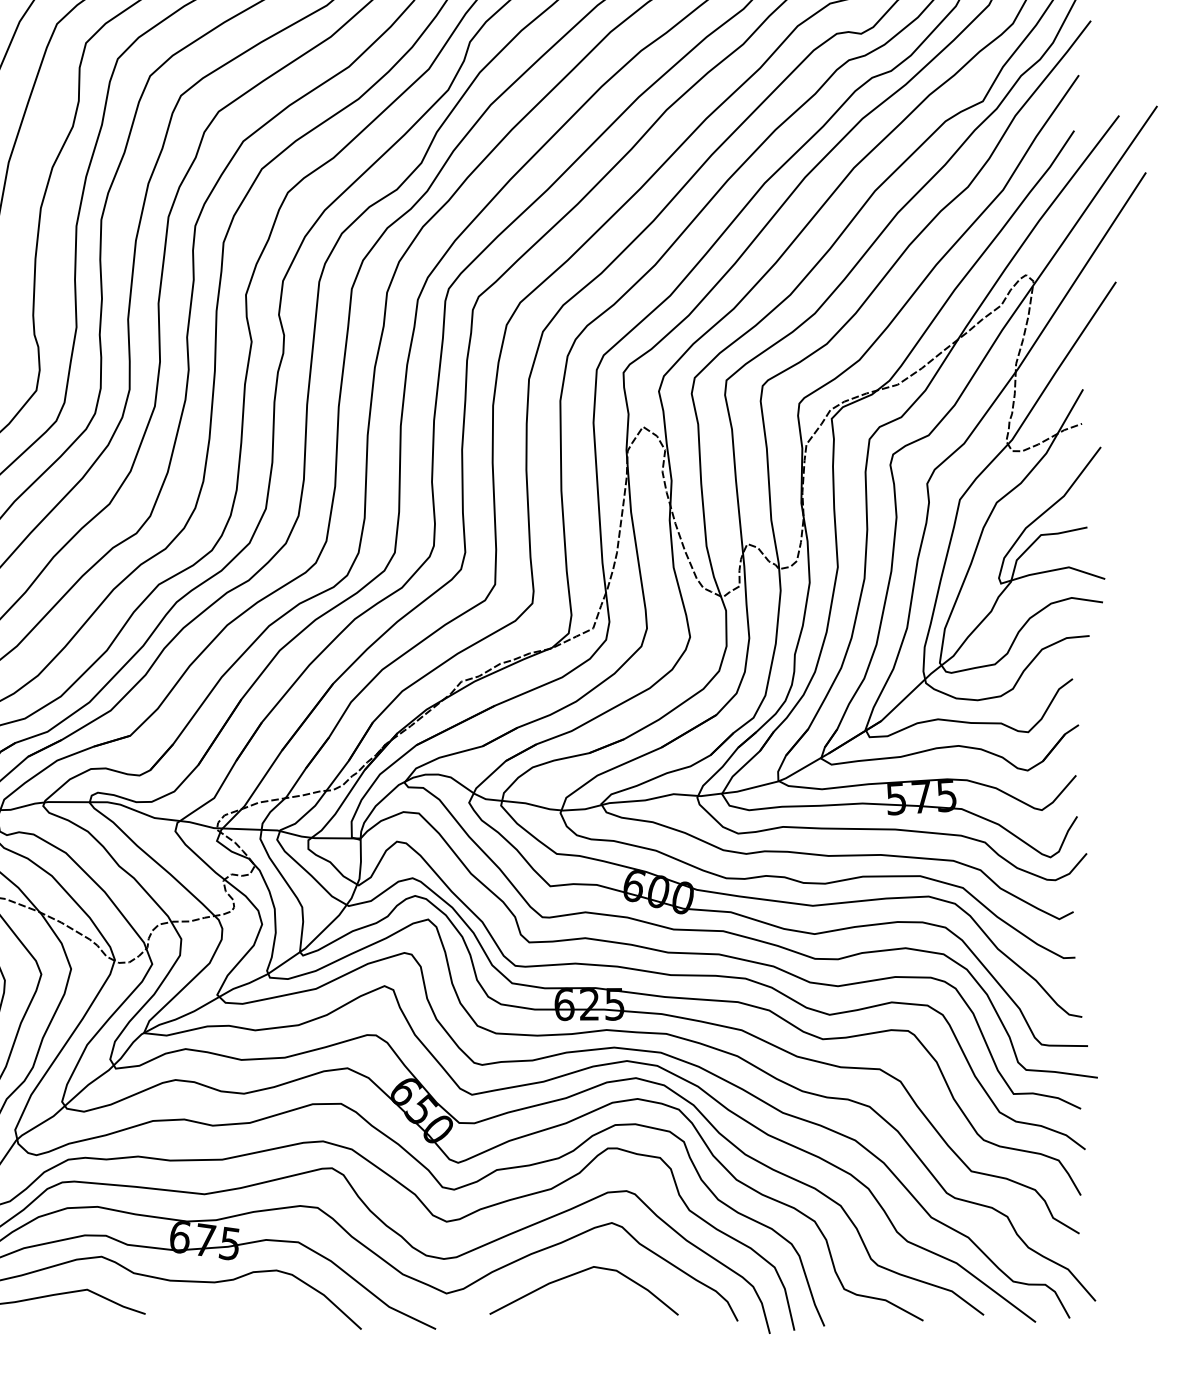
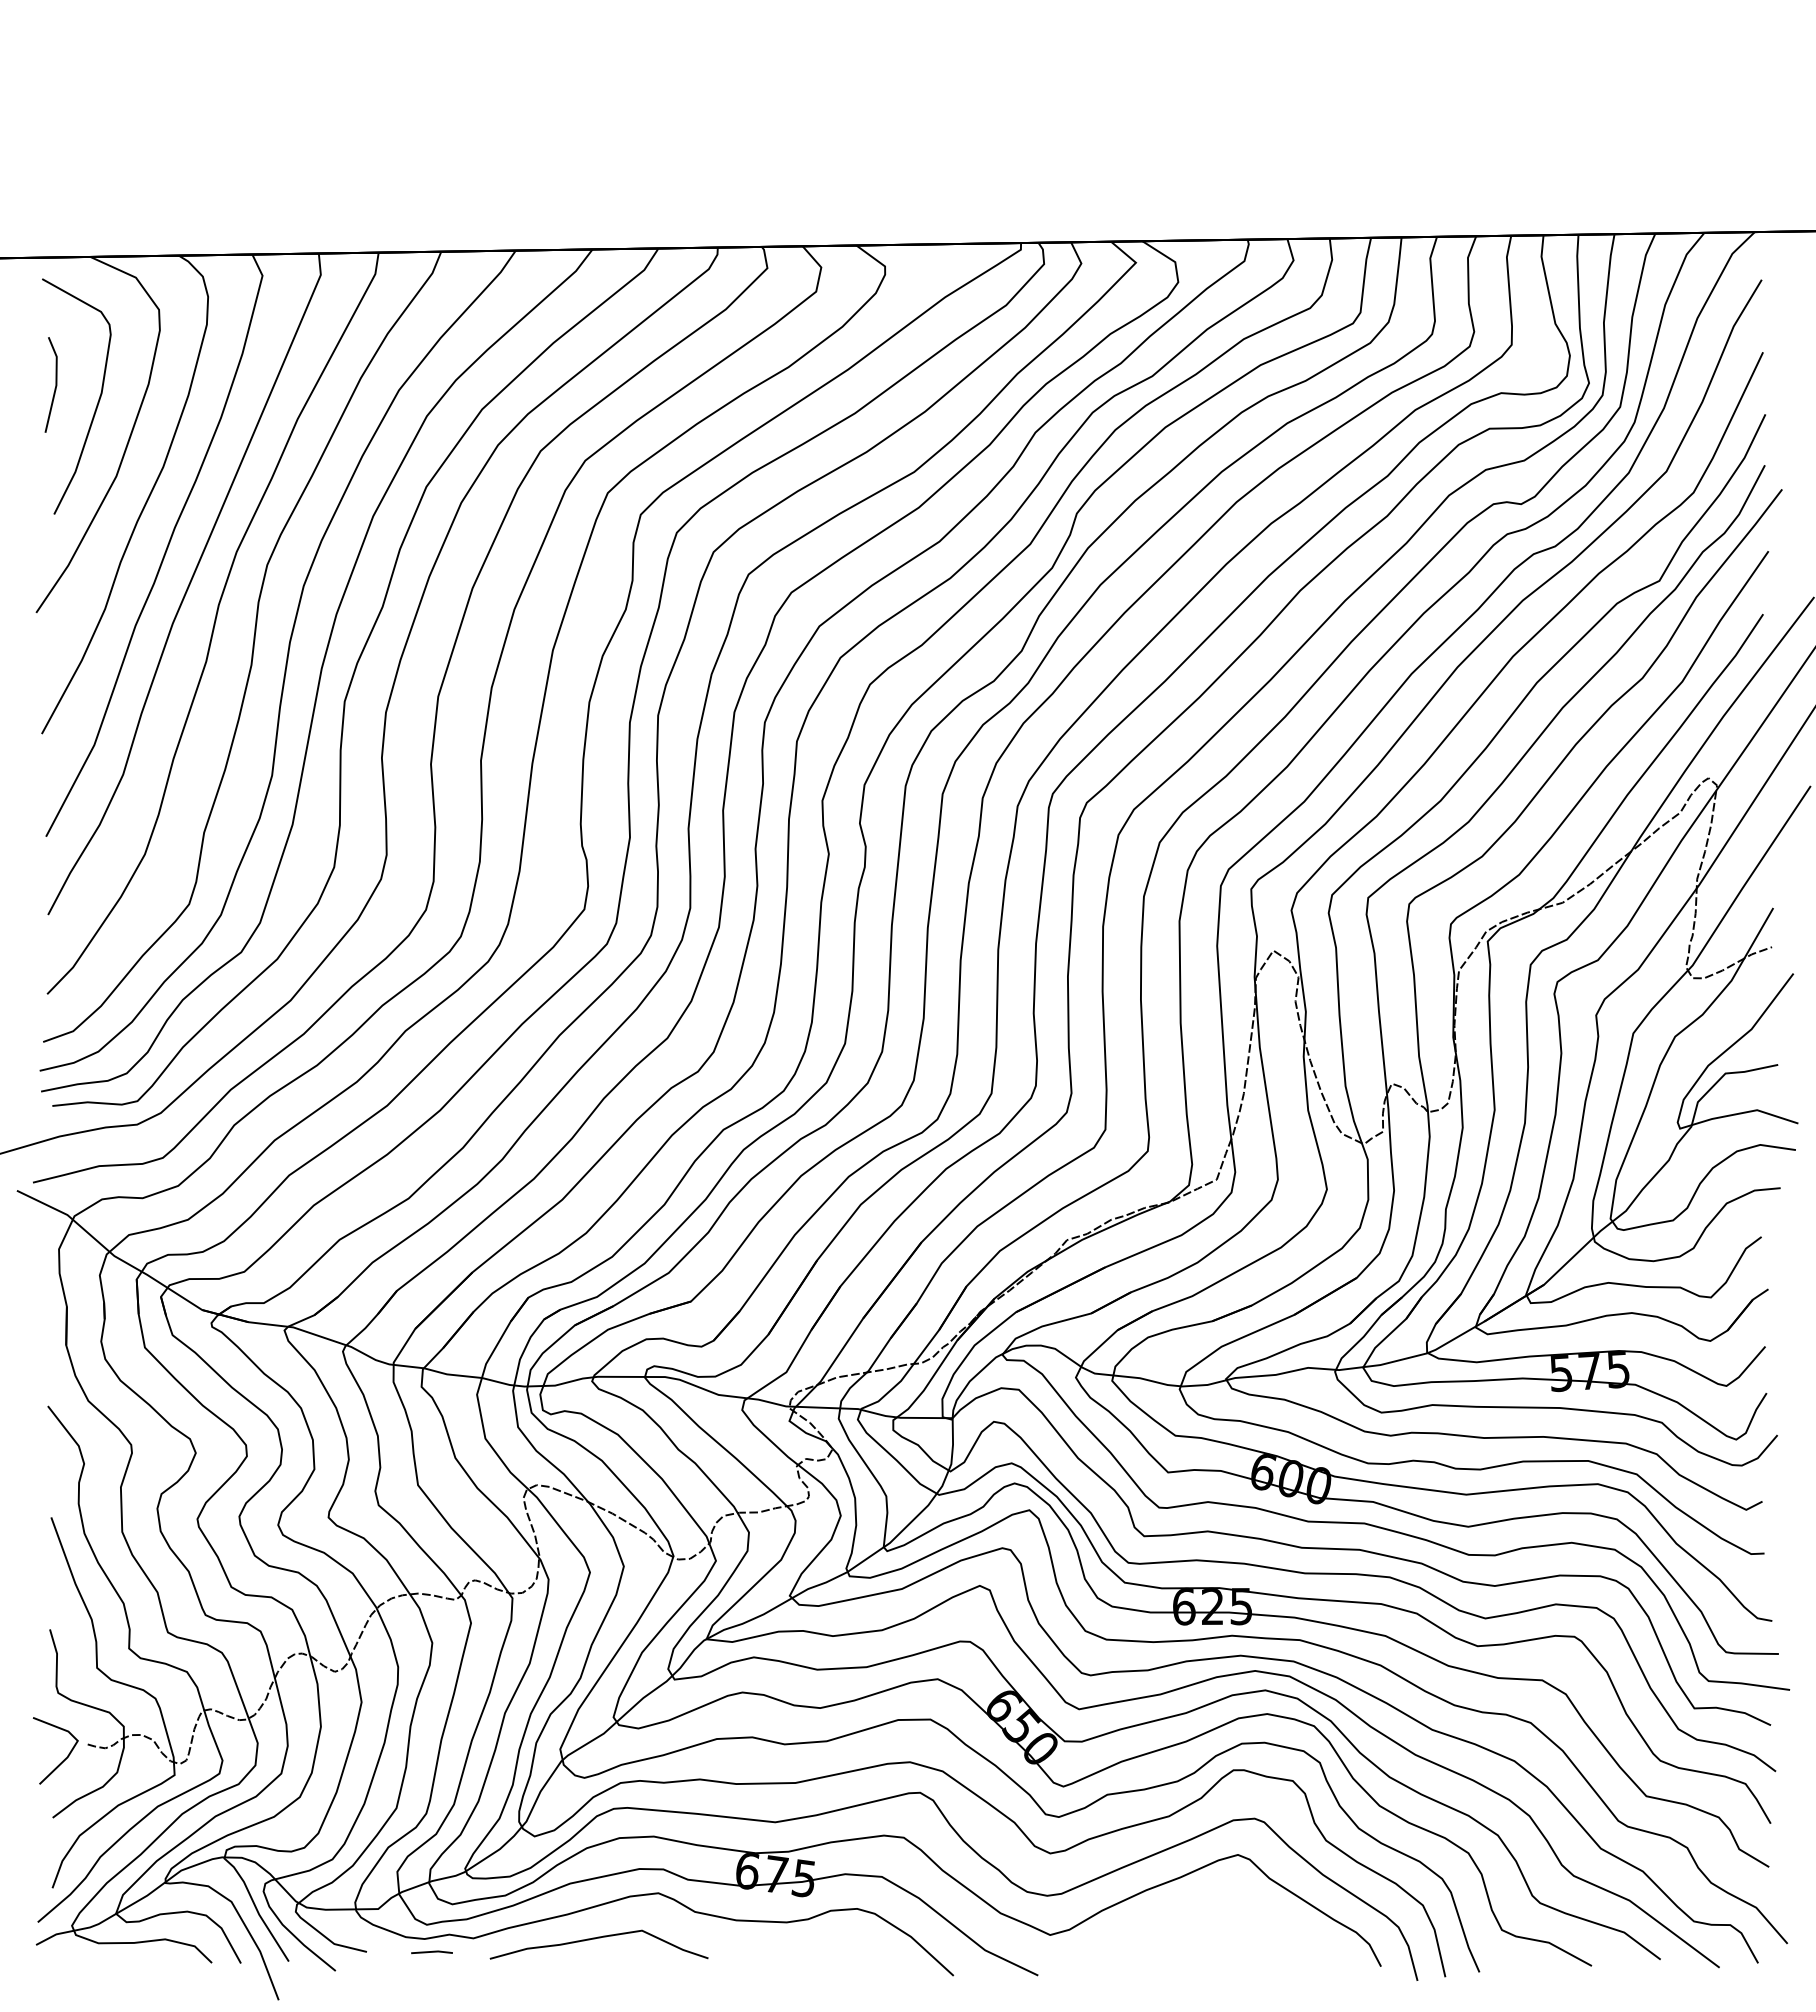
curve: (578, 1273) -> (1200, 1912), removed

